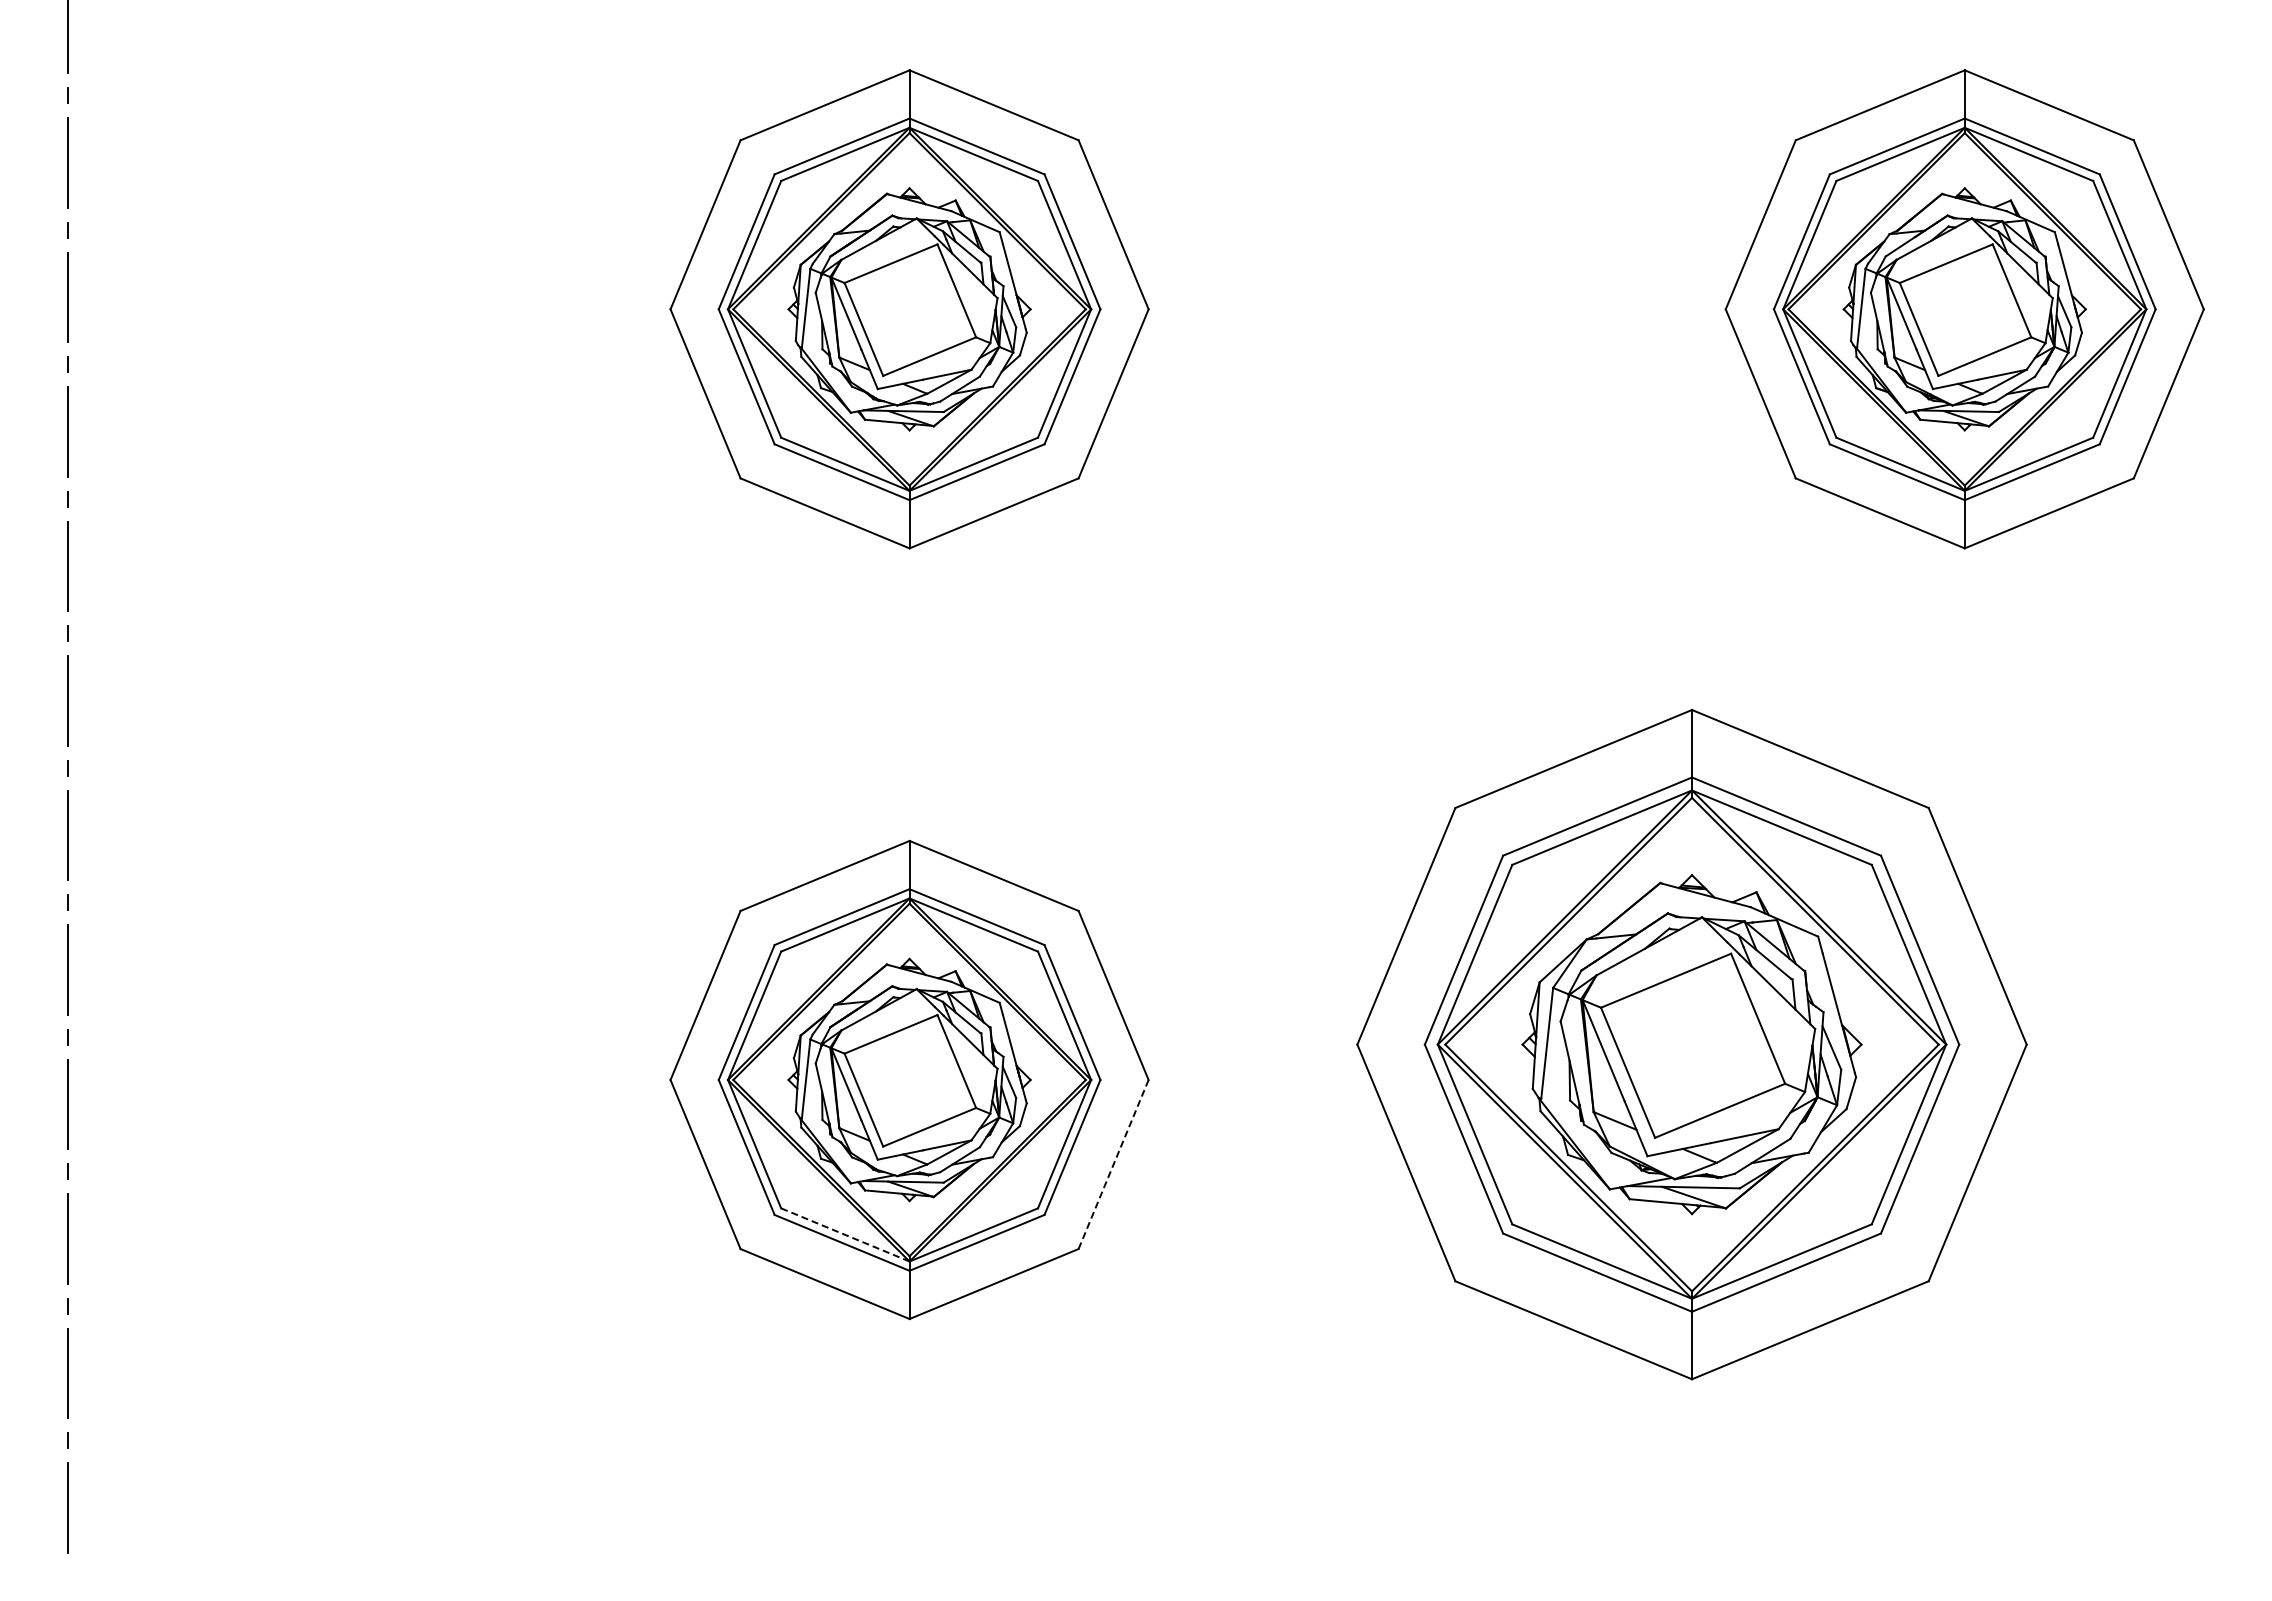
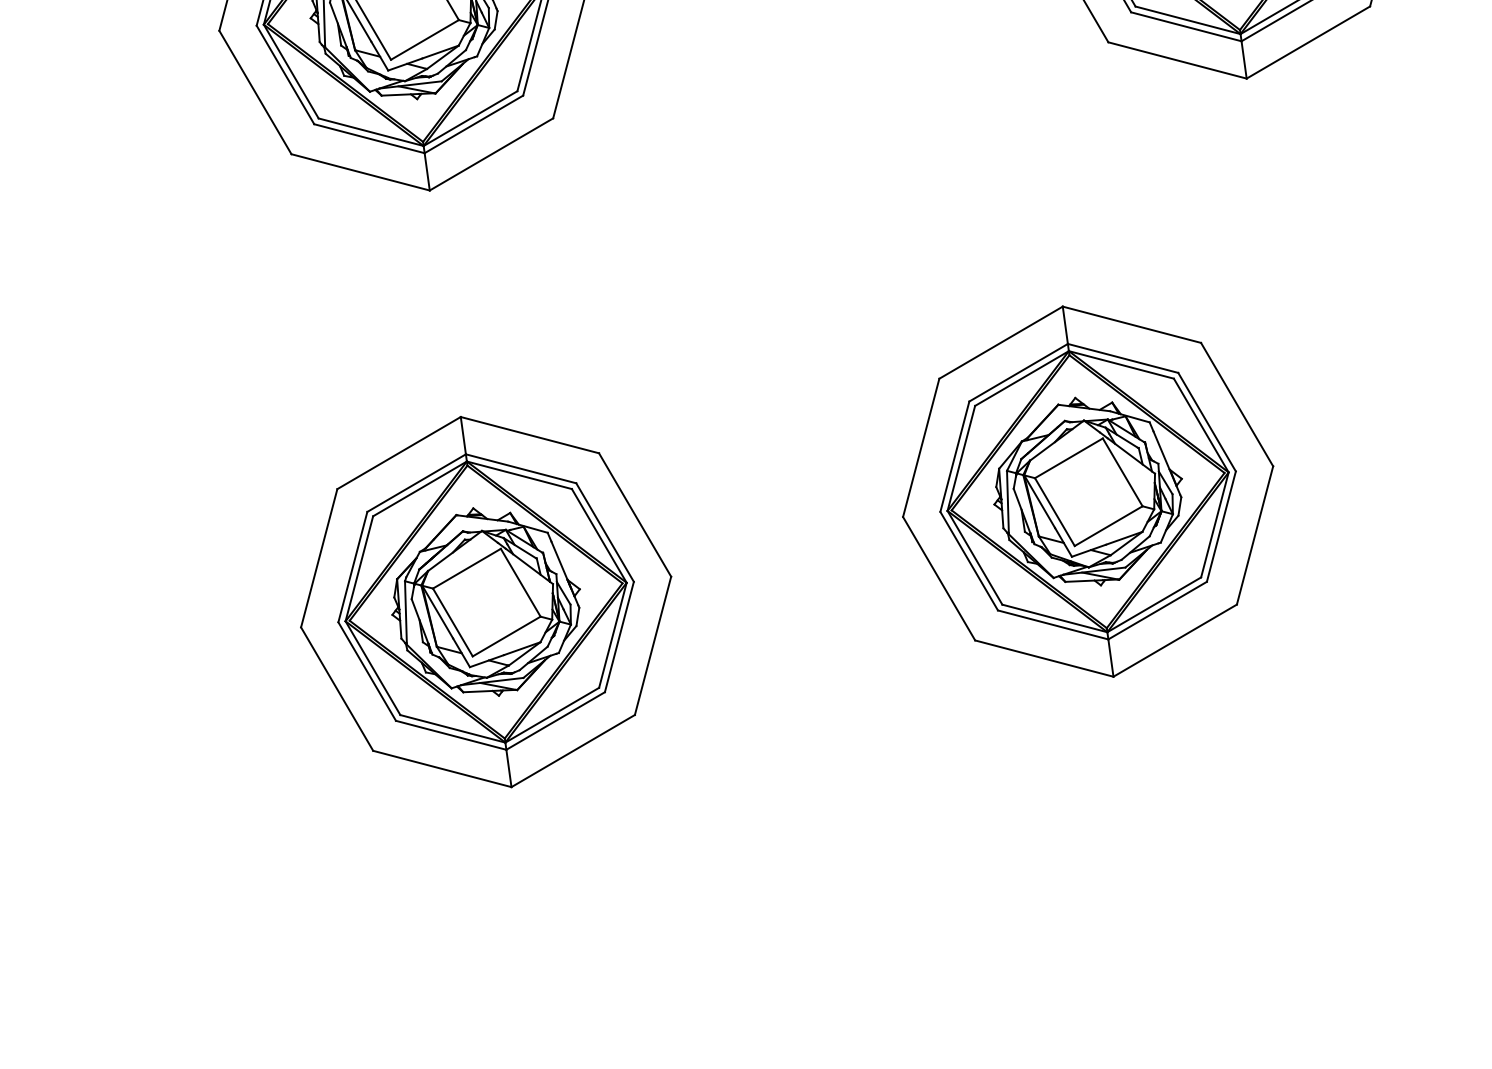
part: (1691, 1044) -> (1087, 491), size x0.71
line: (1113, 1164) -> (652, 645), dashed -> solid
line: (845, 1235) -> (453, 729), dashed -> solid

